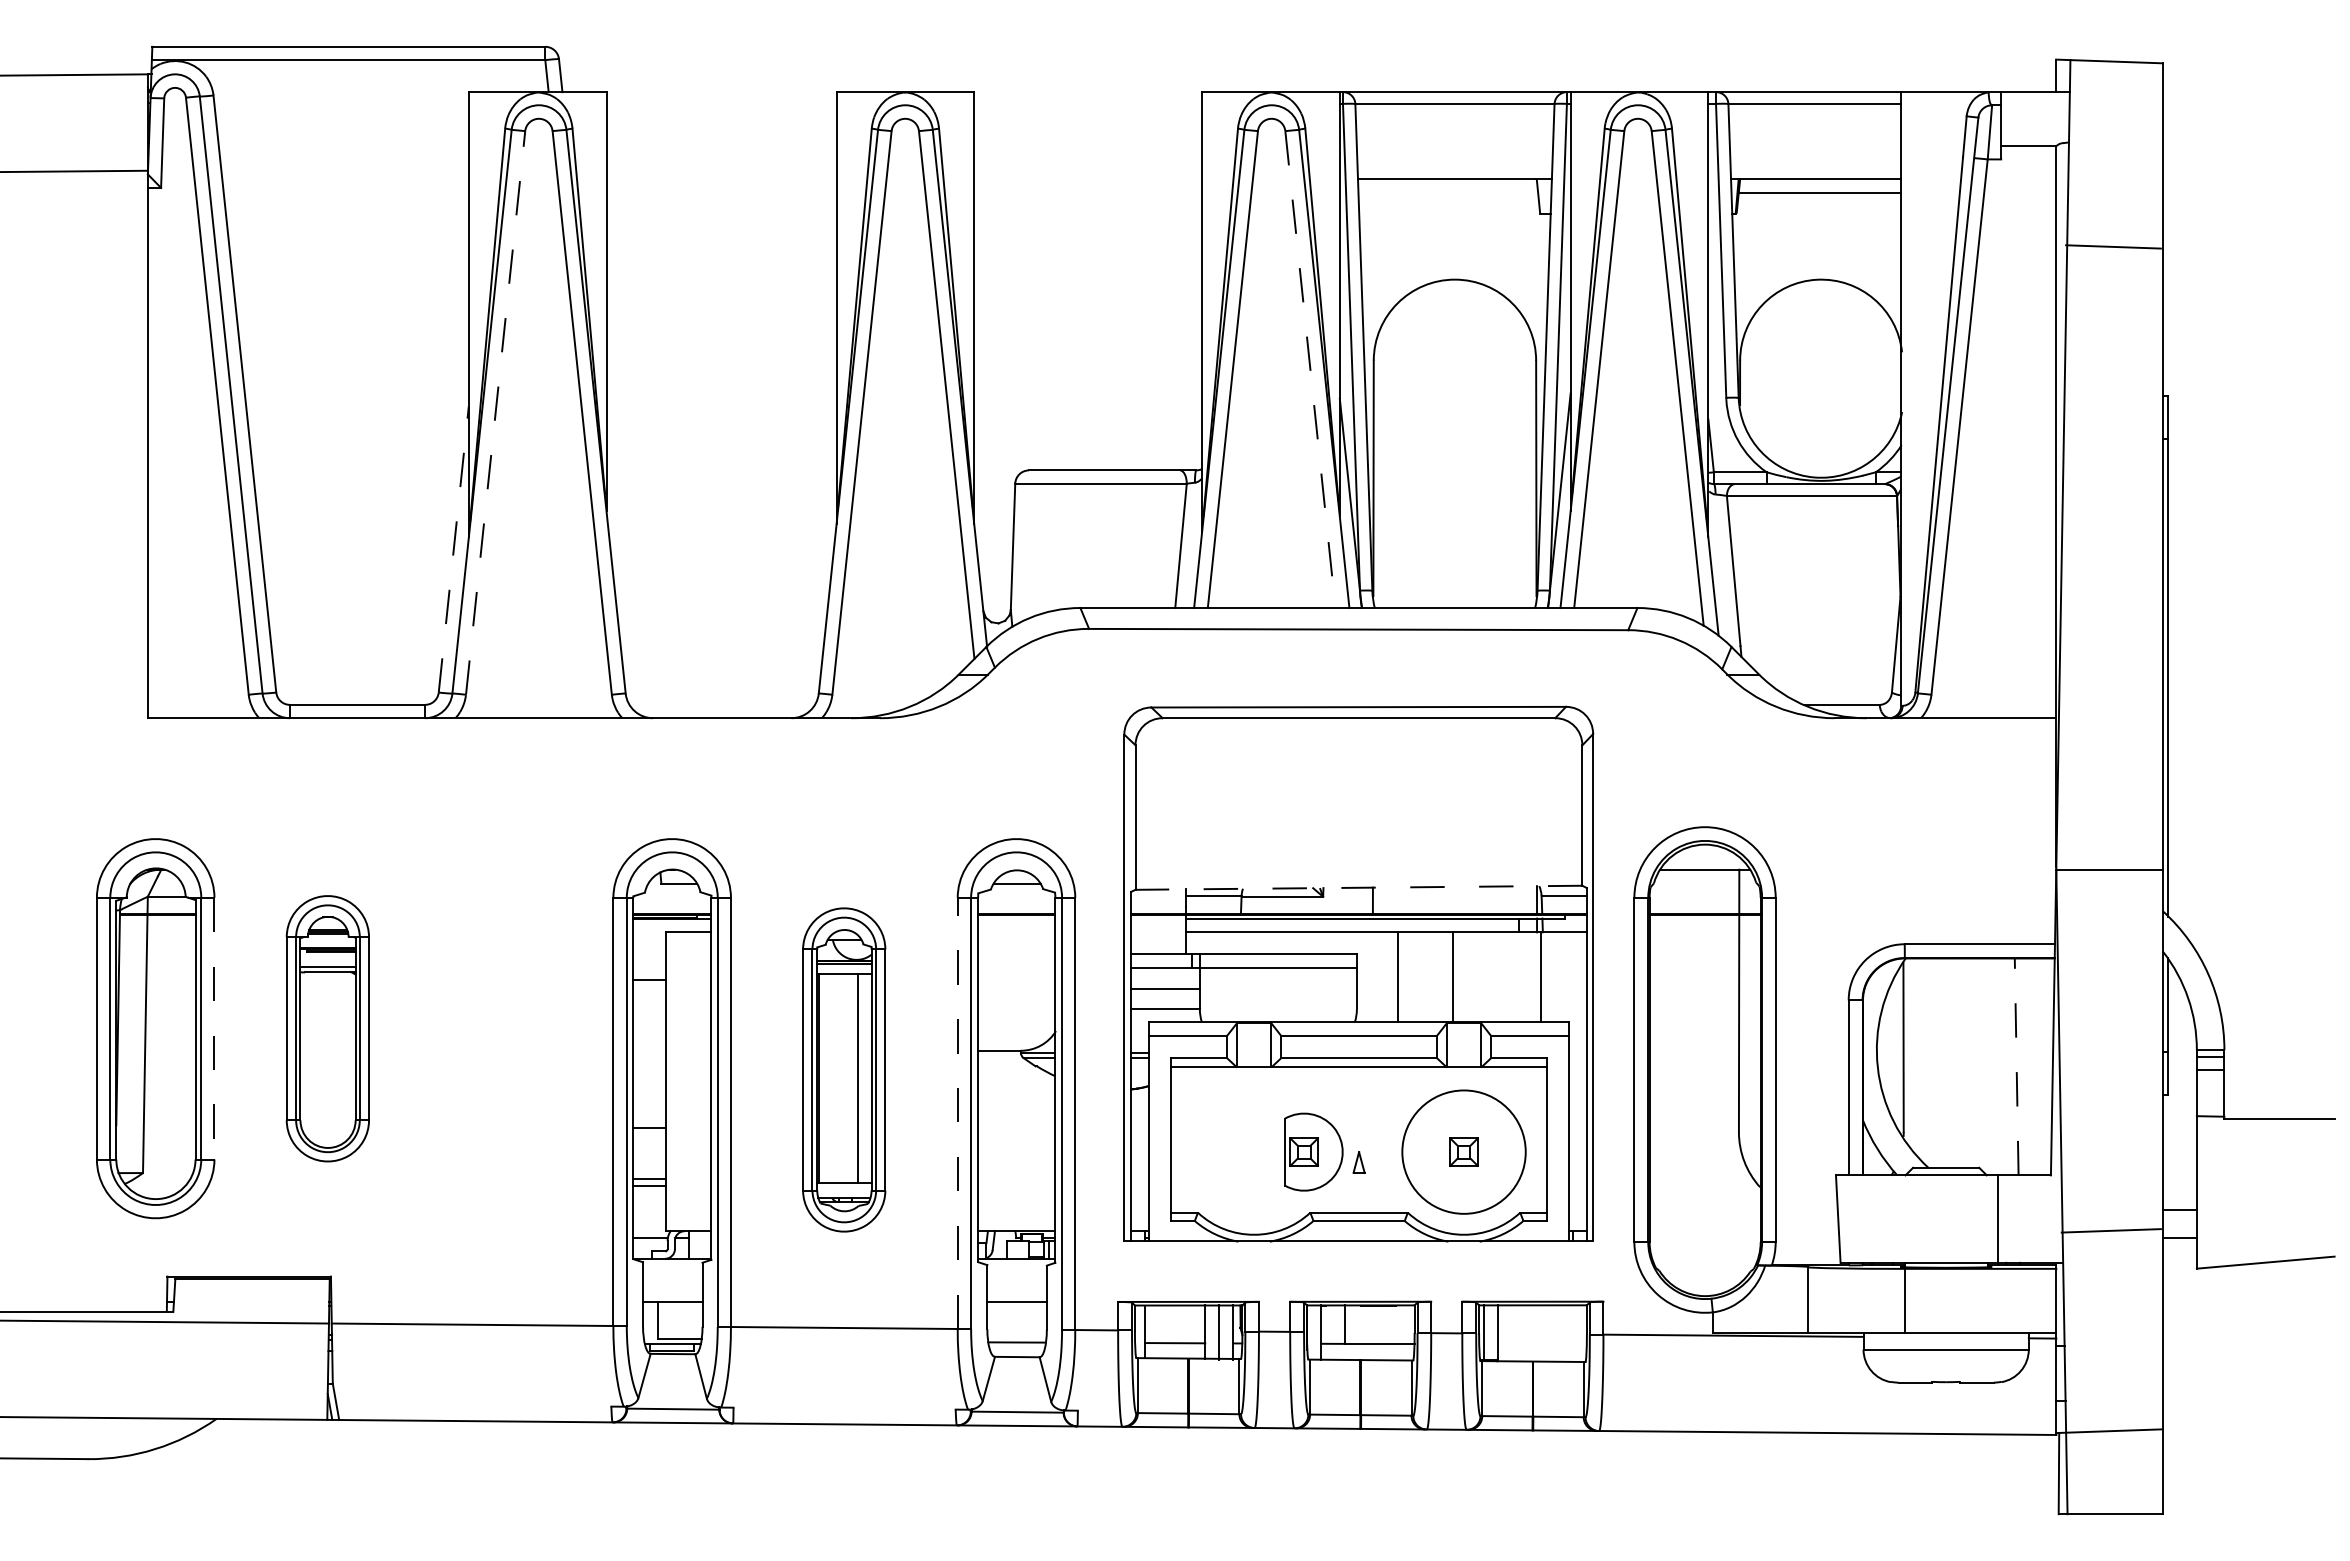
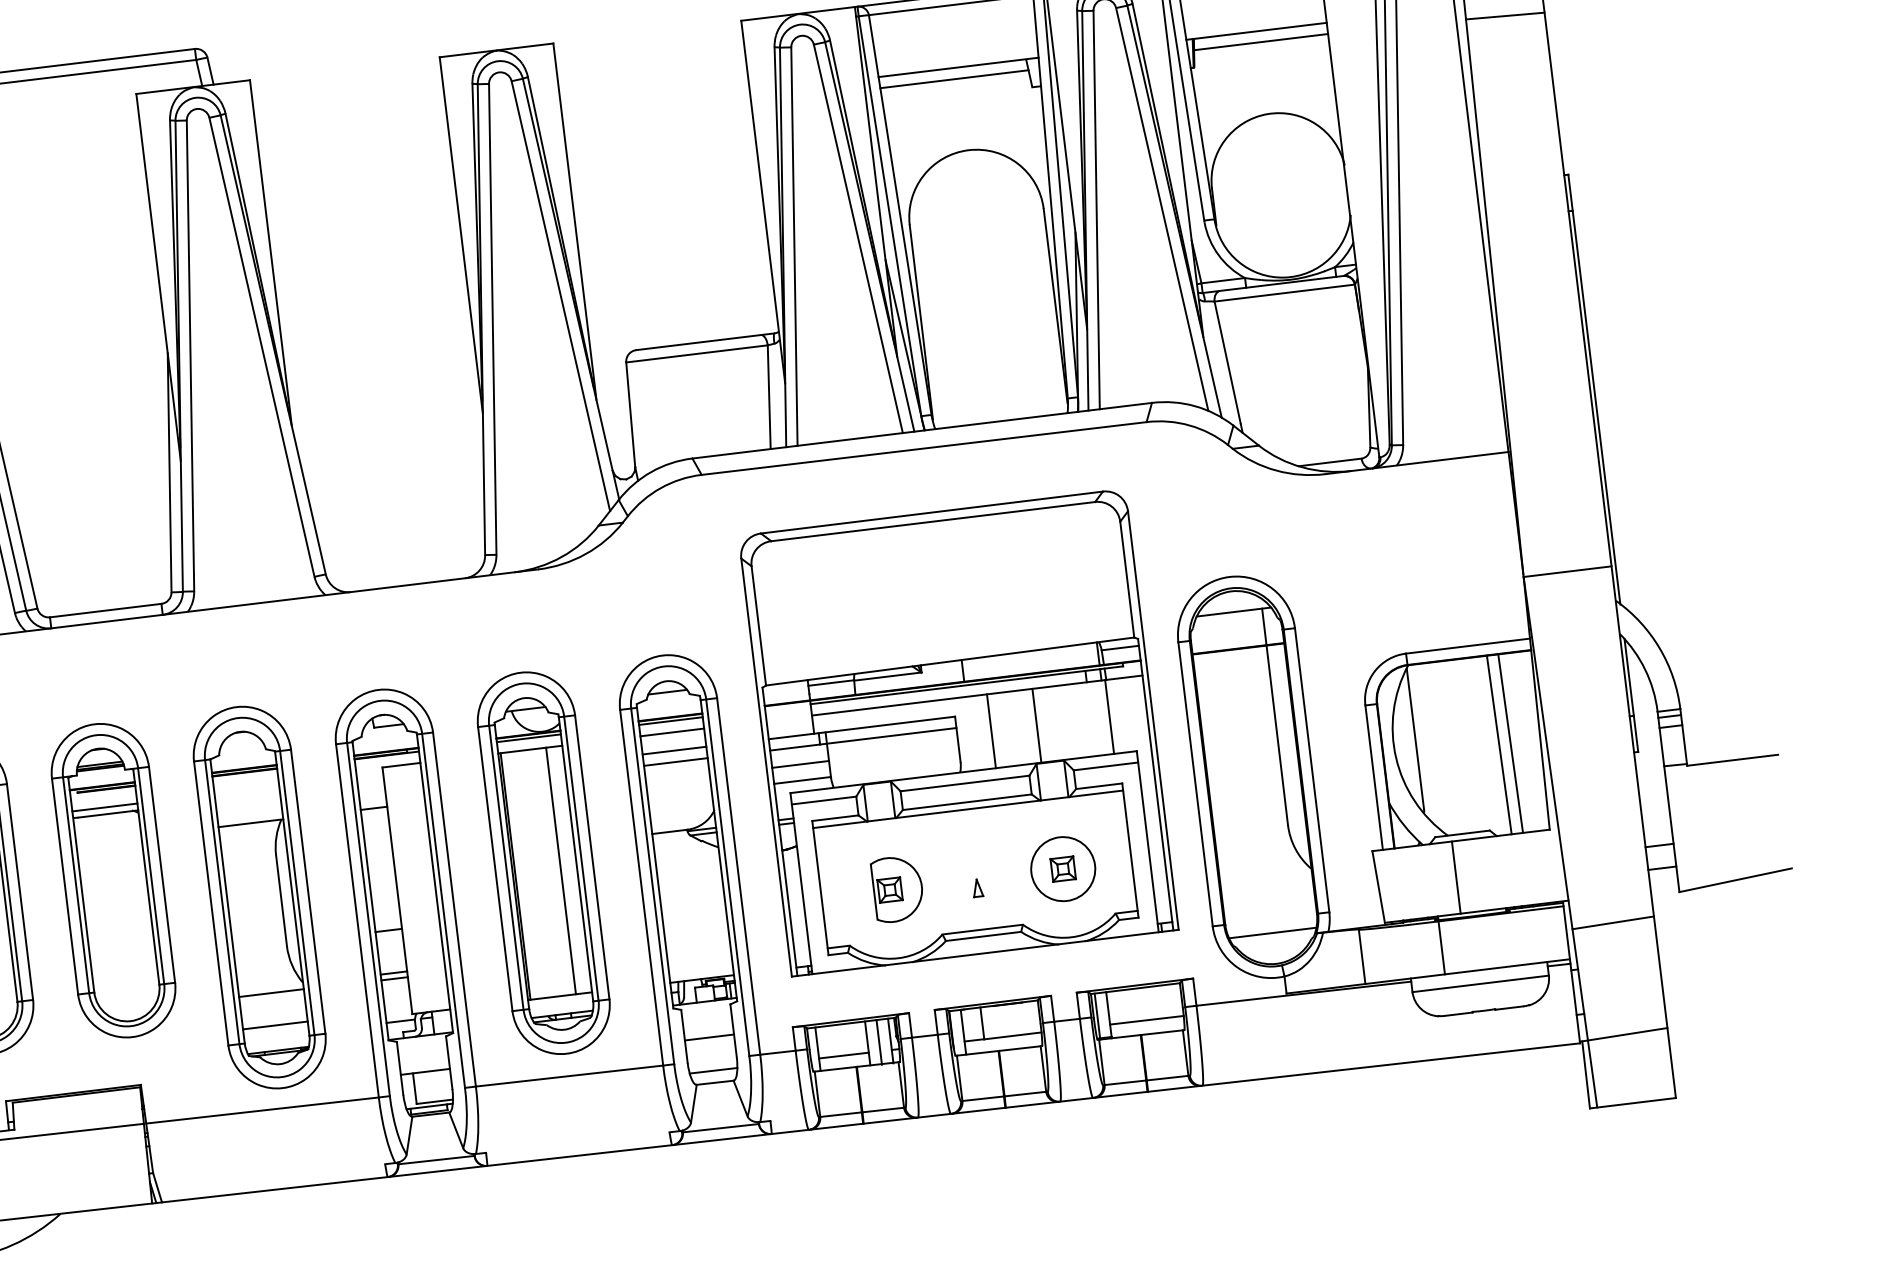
line: (1448, 192) -> (954, 78), added
line: (2113, 246) -> (1505, 15), moved
line: (1310, 369) -> (858, 238), dashed -> solid
line: (495, 412) -> (190, 355), dashed -> solid
line: (453, 549) -> (169, 472), dashed -> solid
line: (1358, 887) -> (949, 661), dashed -> solid
line: (1016, 918) -> (670, 721), added
line: (1016, 932) -> (672, 732), added
line: (1016, 954) -> (674, 750), added
line: (1016, 968) -> (675, 762), added
line: (214, 1028) -> (20, 891), dashed -> solid
part: (327, 1028) -> (113, 880), size x1.43
line: (2002, 1066) -> (1498, 744), added
line: (2016, 1066) -> (1510, 743), dashed -> solid
part: (499, 1069) -> (259, 897), added
part: (843, 1069) -> (543, 862), size x1.43
line: (957, 1113) -> (641, 887), dashed -> solid
part: (1313, 1151) -> (897, 888), moved
circle: (1463, 1151) -> (1062, 868), size x0.62
line: (1998, 1218) -> (1456, 877), moved
line: (2110, 1230) -> (1612, 922), moved
line: (1705, 1258) -> (1273, 932), added
line: (1541, 1344) -> (1146, 1020), added

